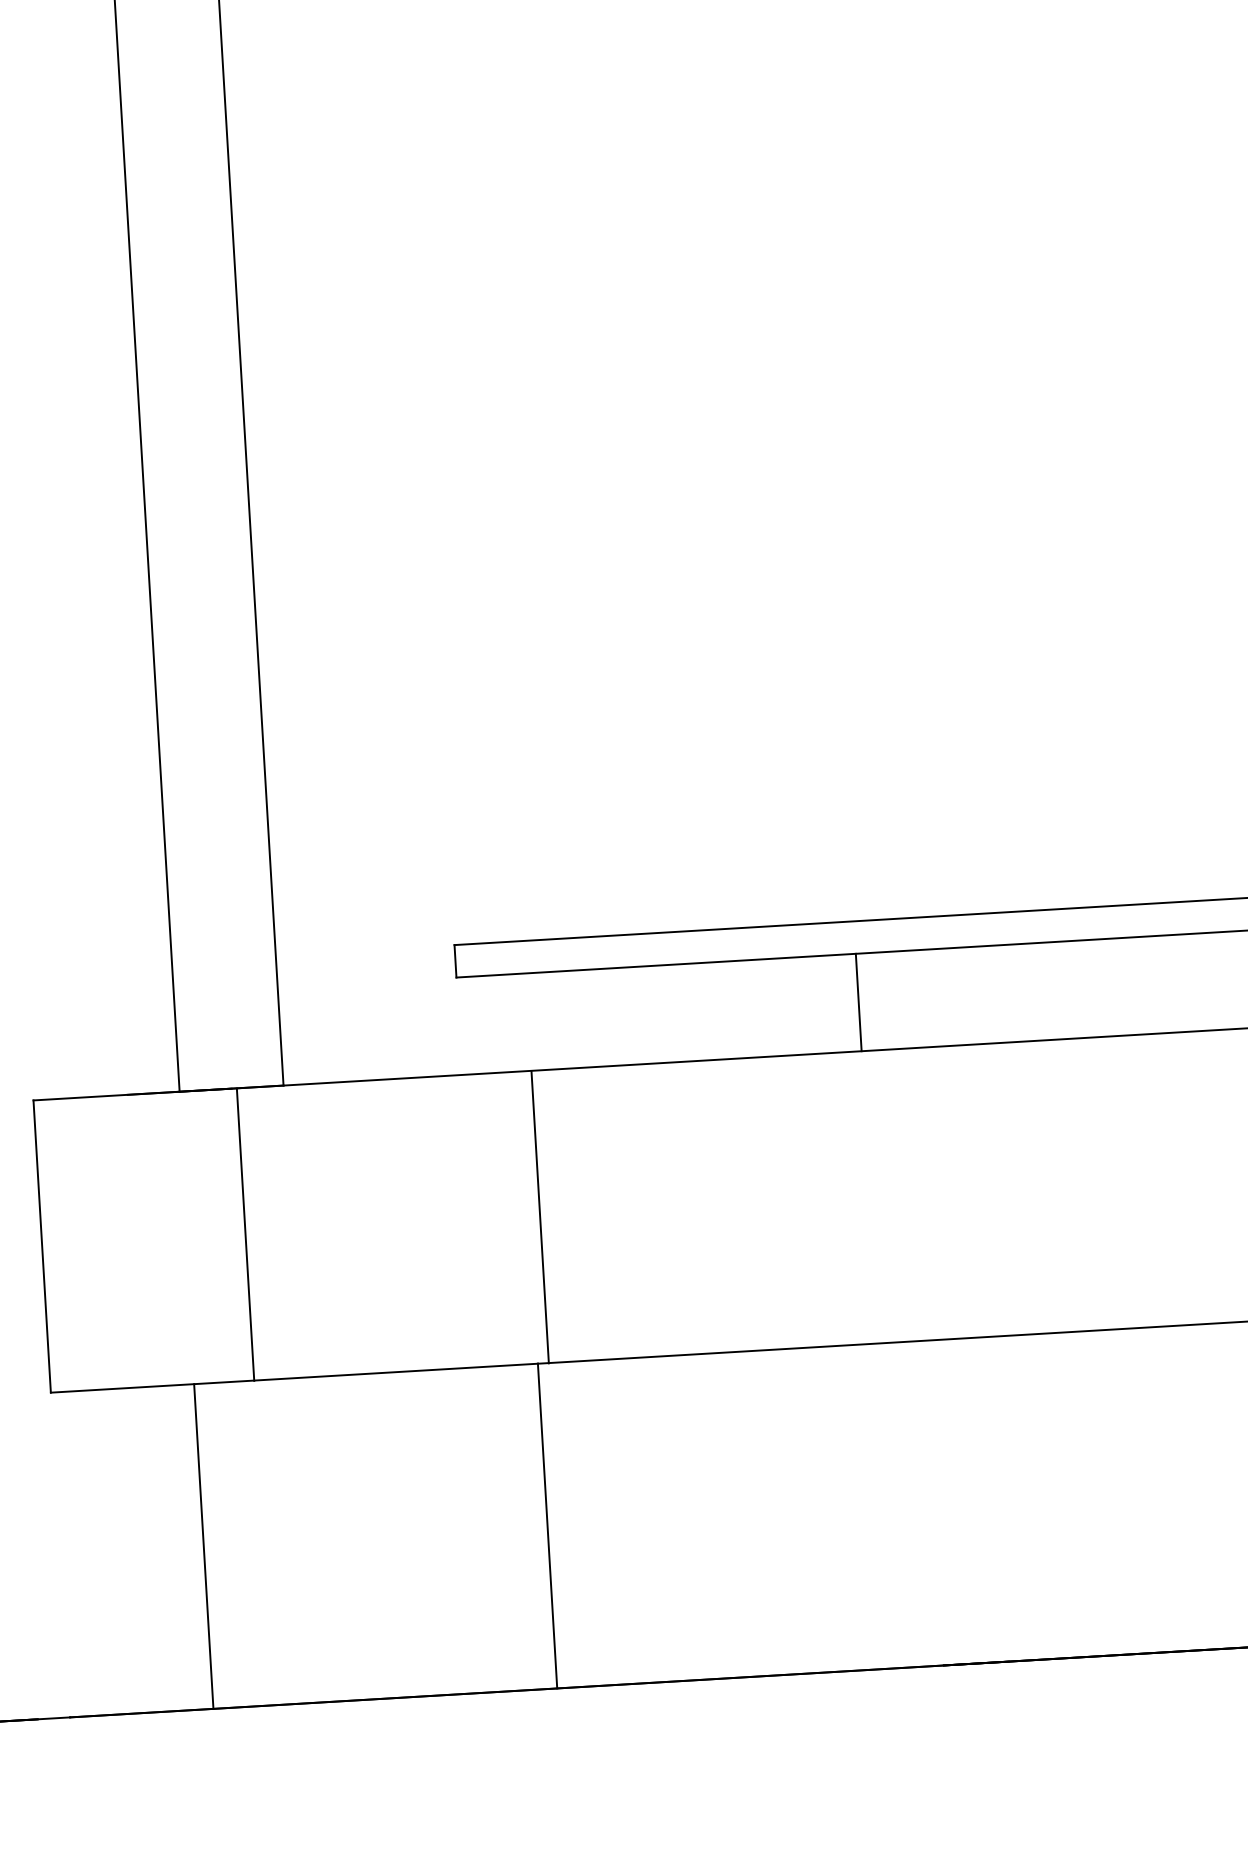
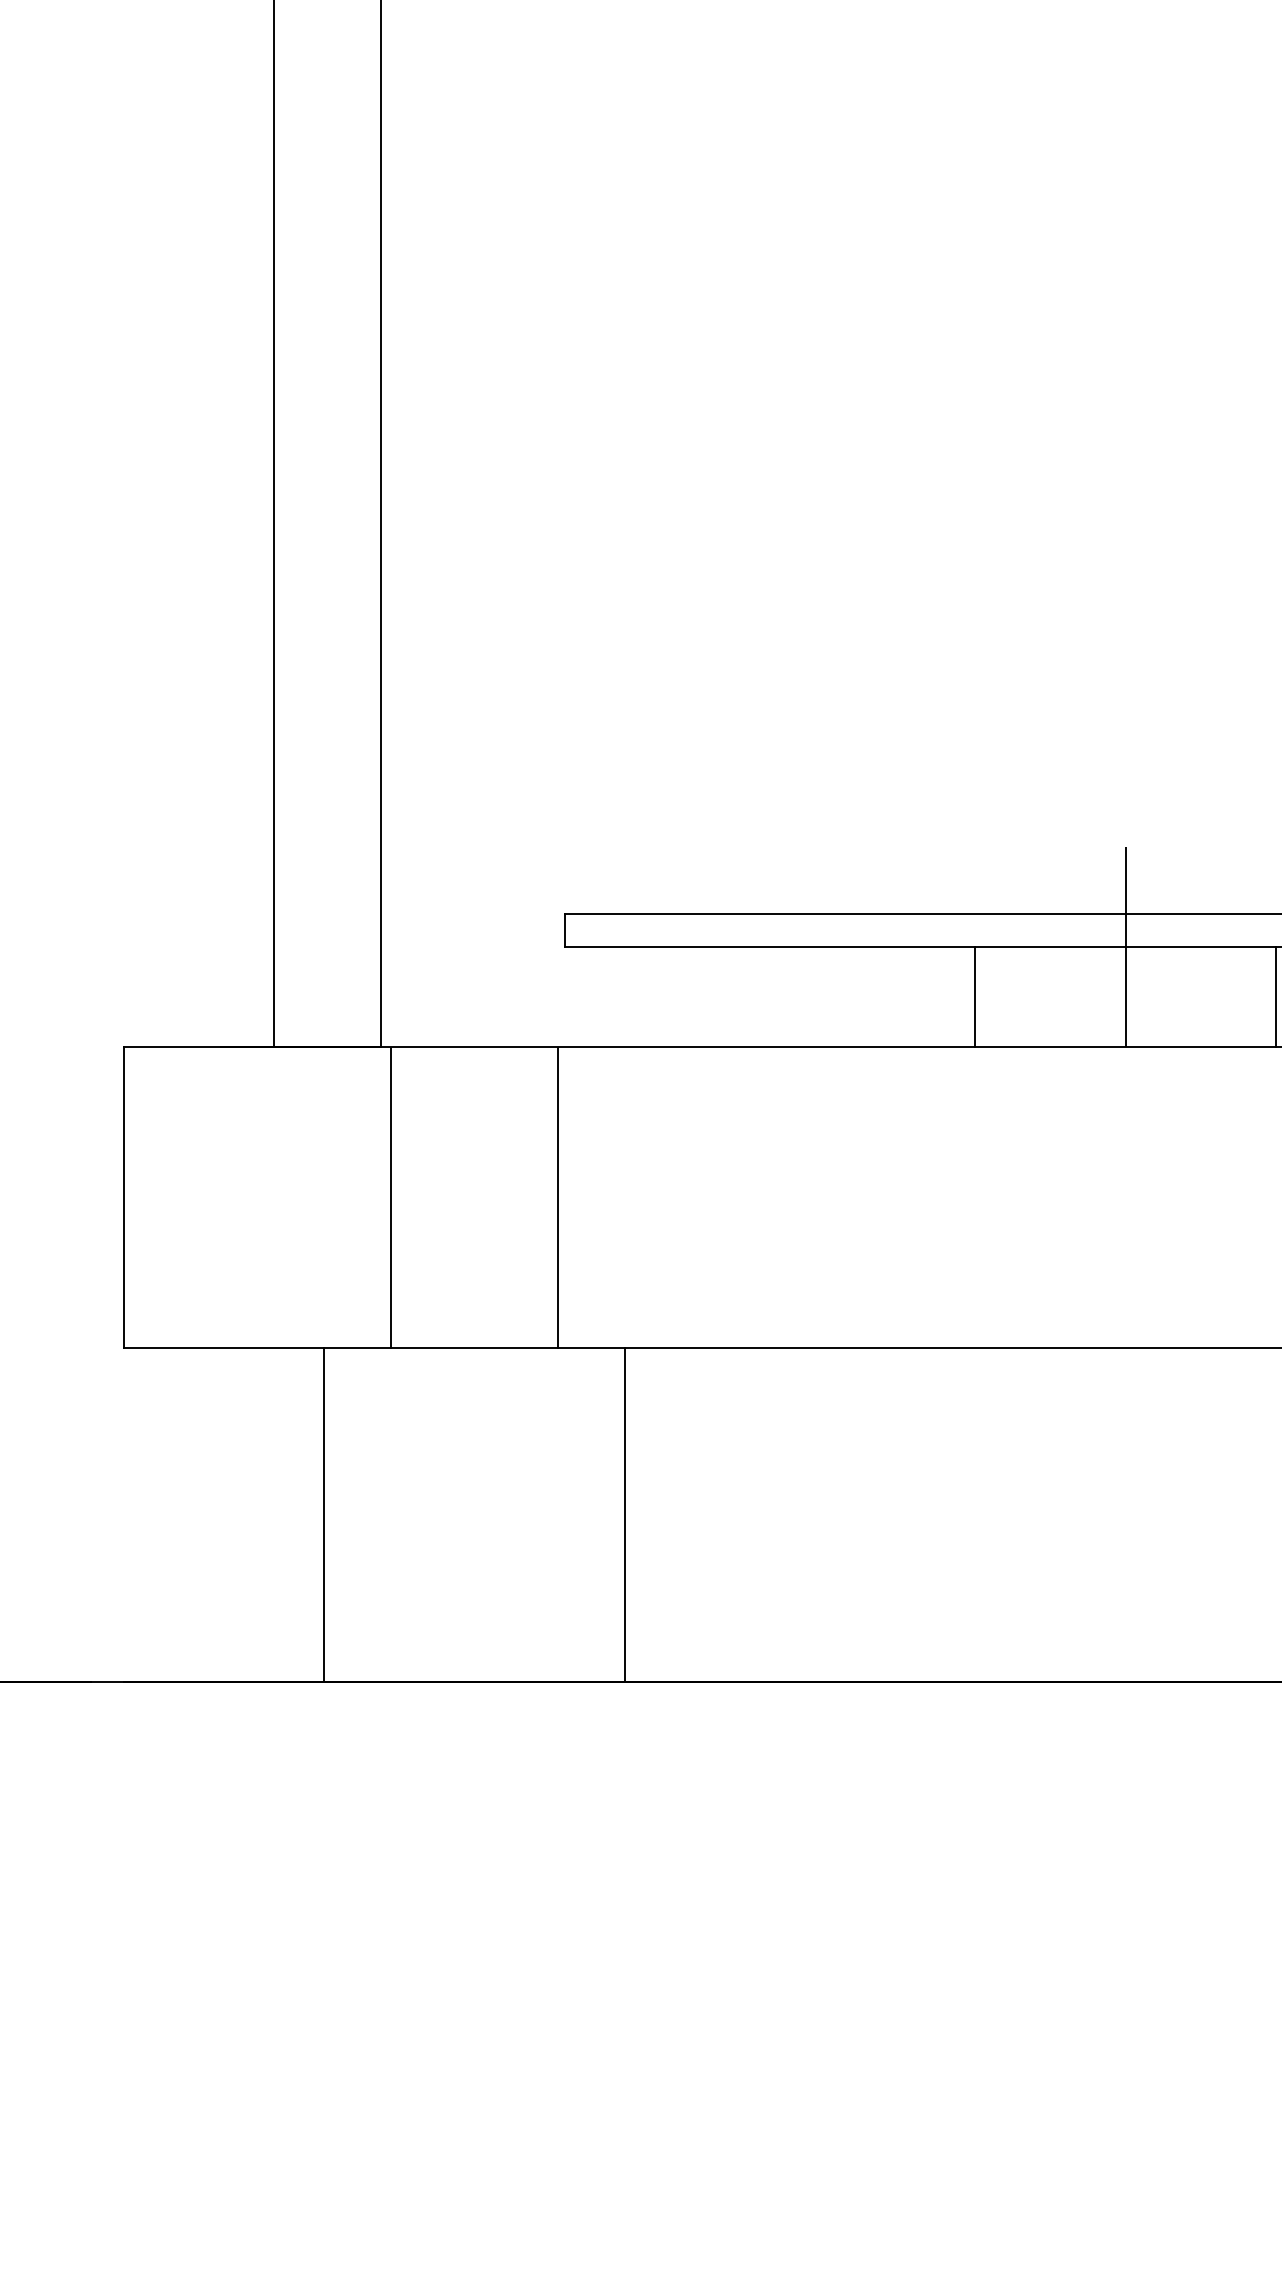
line: (1001, 945) -> (1125, 947), added
line: (1150, 985) -> (1275, 997), added
line: (539, 1216) -> (557, 1197), moved
line: (246, 1234) -> (391, 1197), moved
line: (204, 1546) -> (324, 1514), moved

